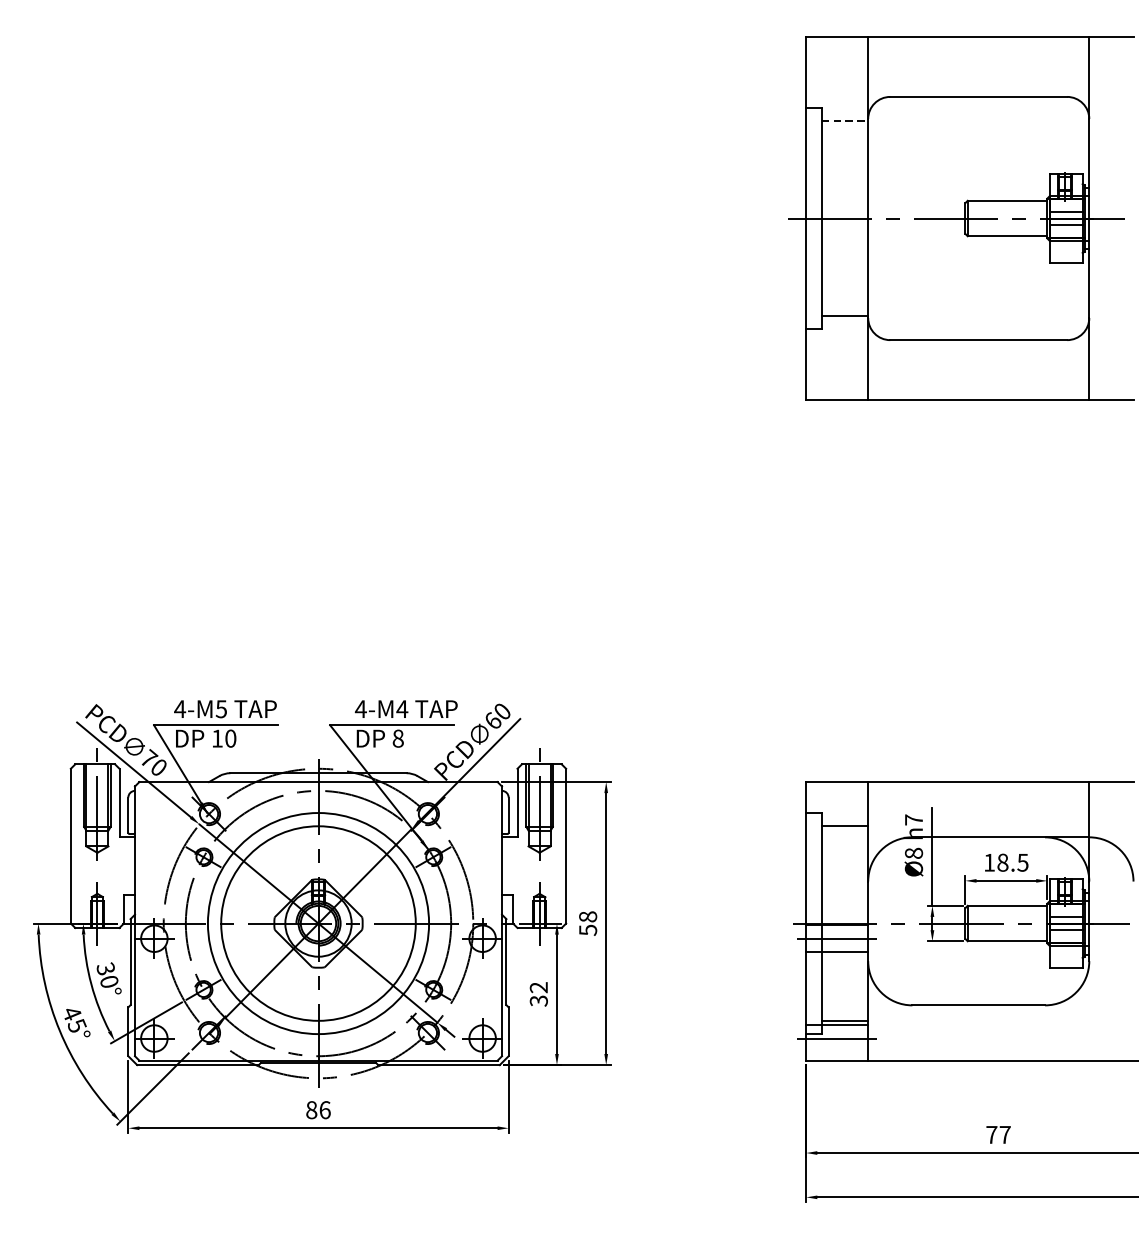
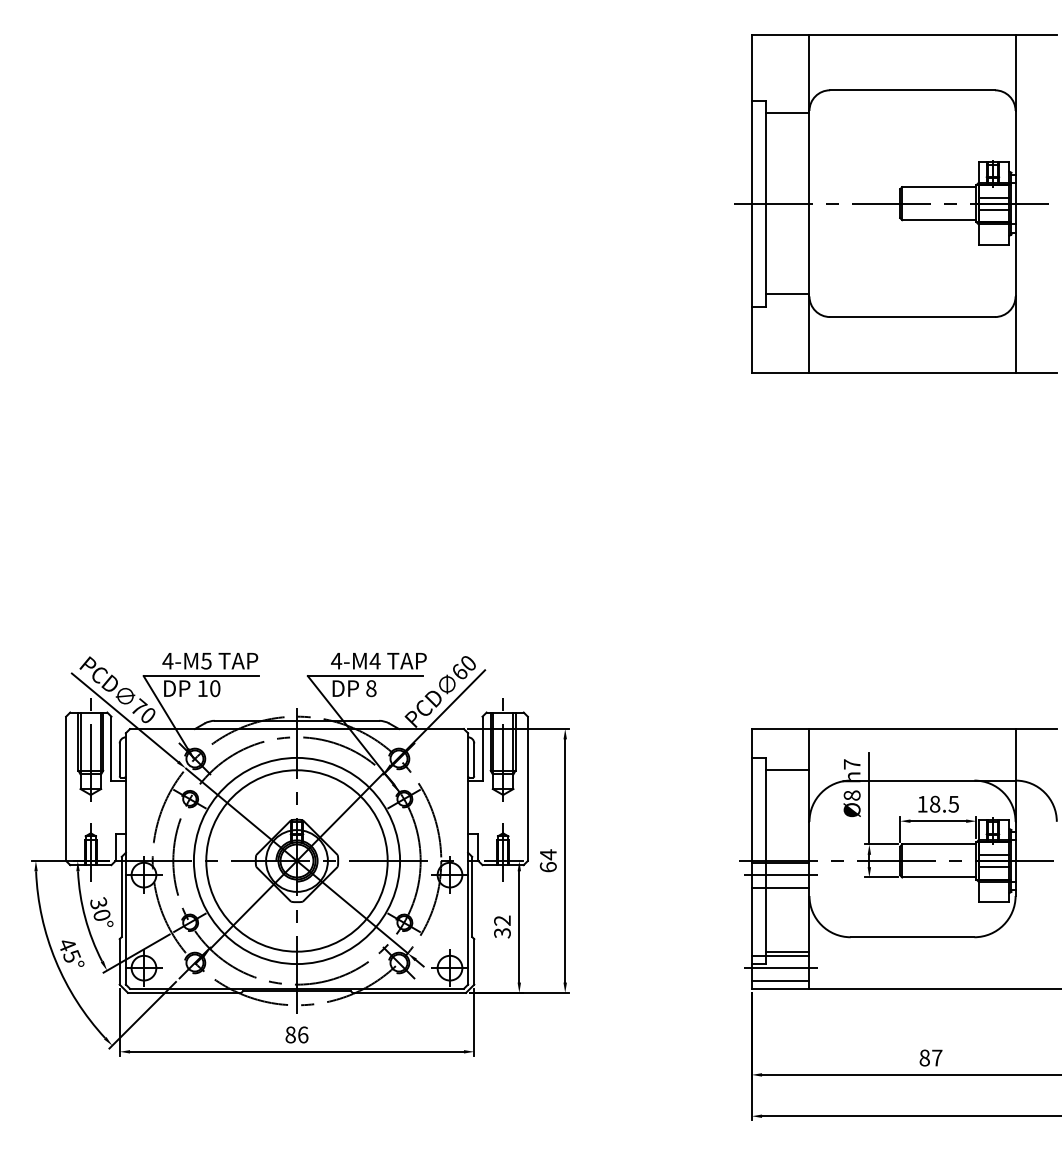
line: (844, 120) -> (787, 112), dashed -> solid
text: (587, 923) -> (547, 860), 58 -> 64
line: (837, 1051) -> (780, 980), added
text: (991, 1134) -> (924, 1057), 77 -> 87

